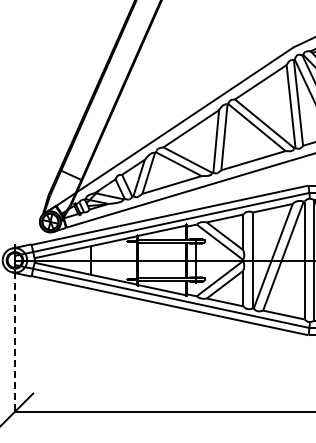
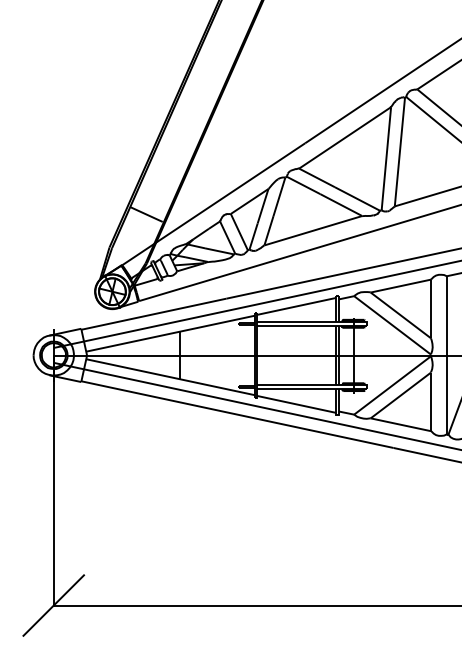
line: (14, 336) -> (53, 481), dashed -> solid

